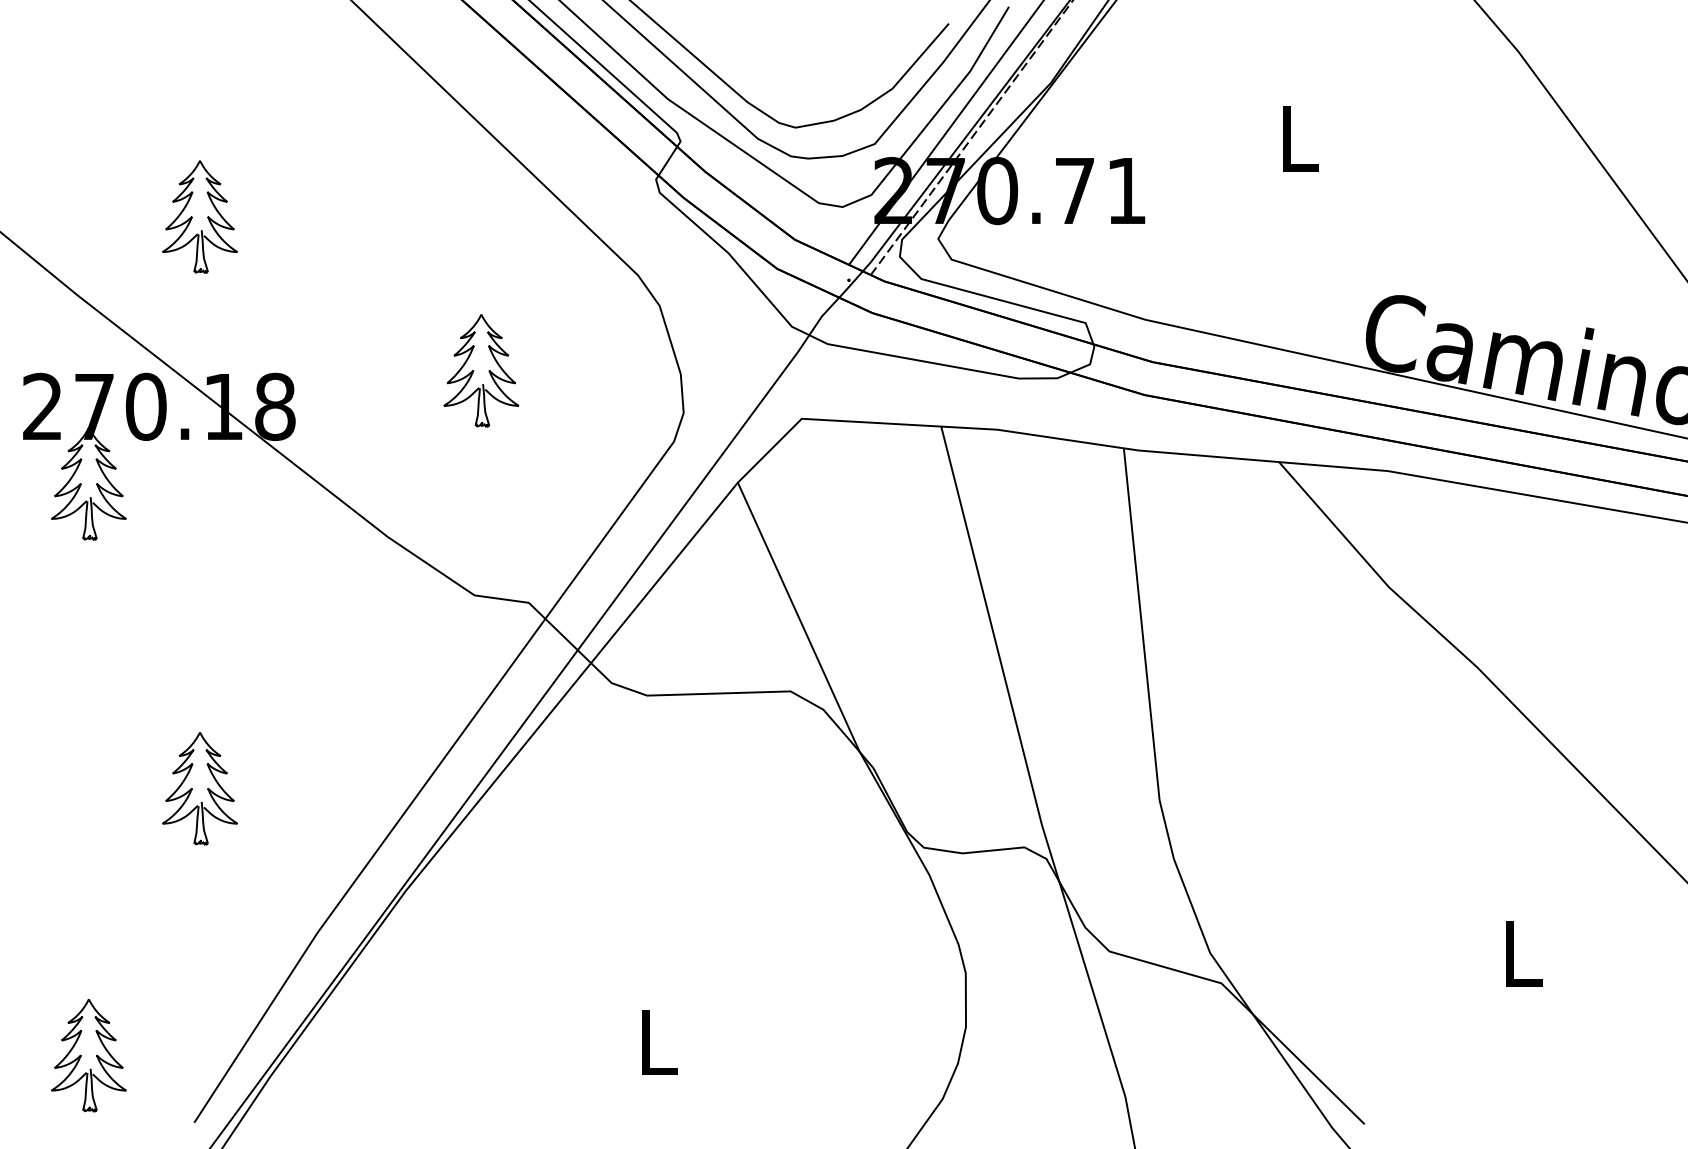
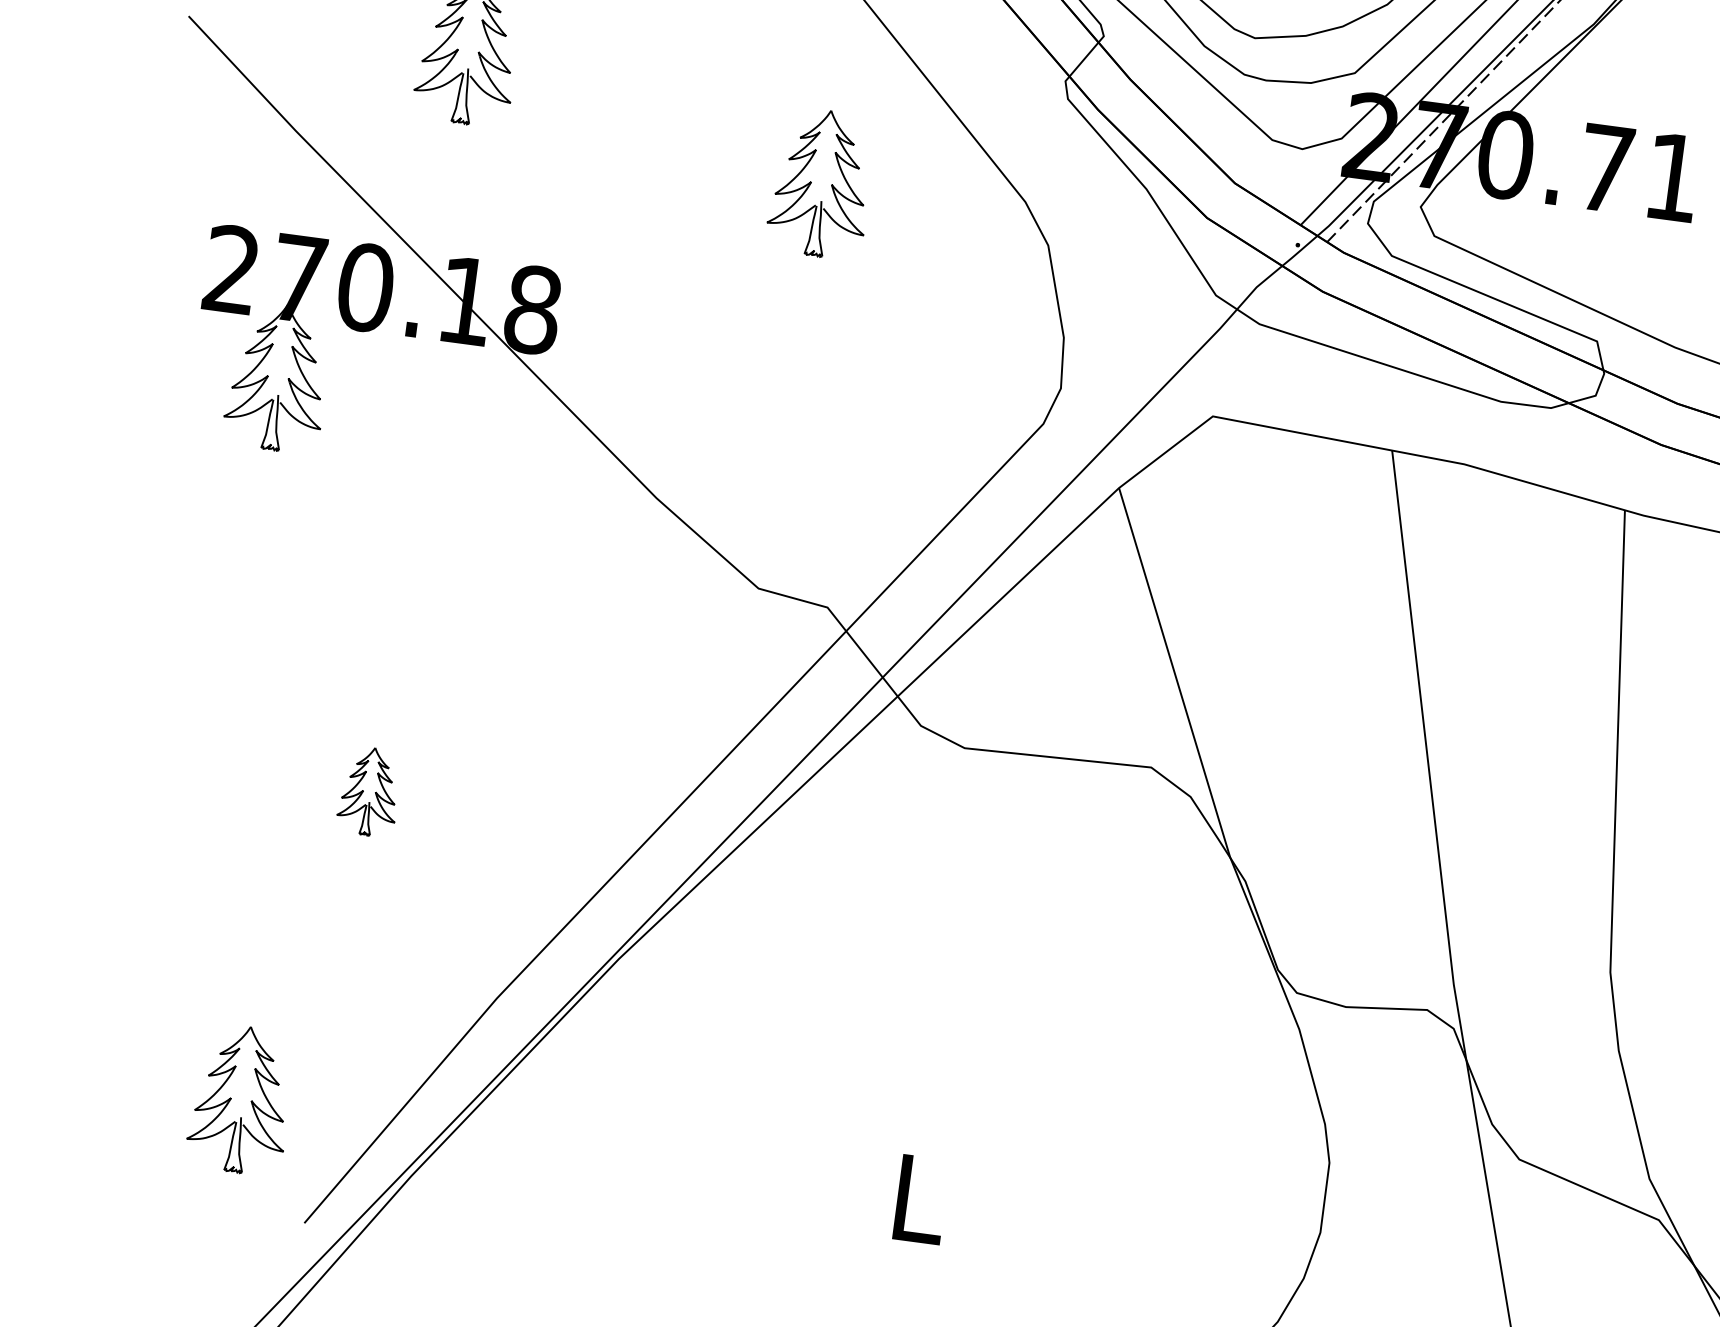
part: (481, 370) -> (821, 183), moved
part: (199, 788) -> (368, 791), size x0.6
part: (88, 1055) -> (240, 1099), moved

